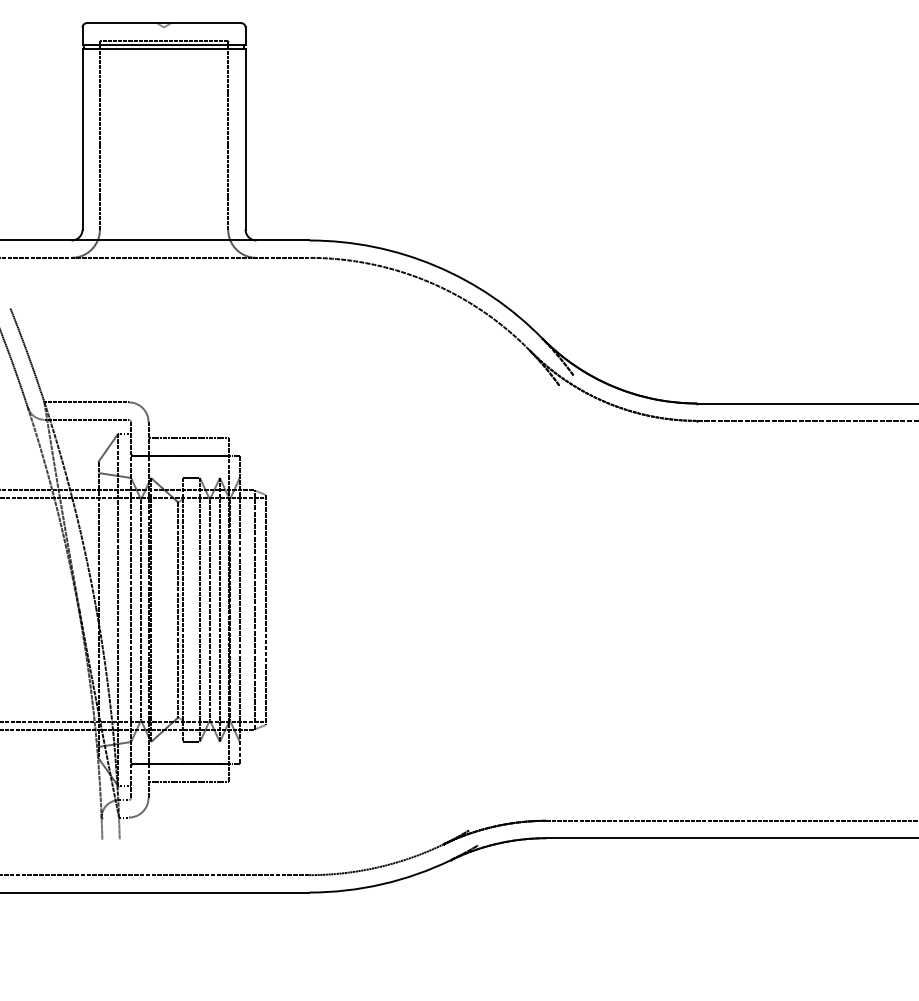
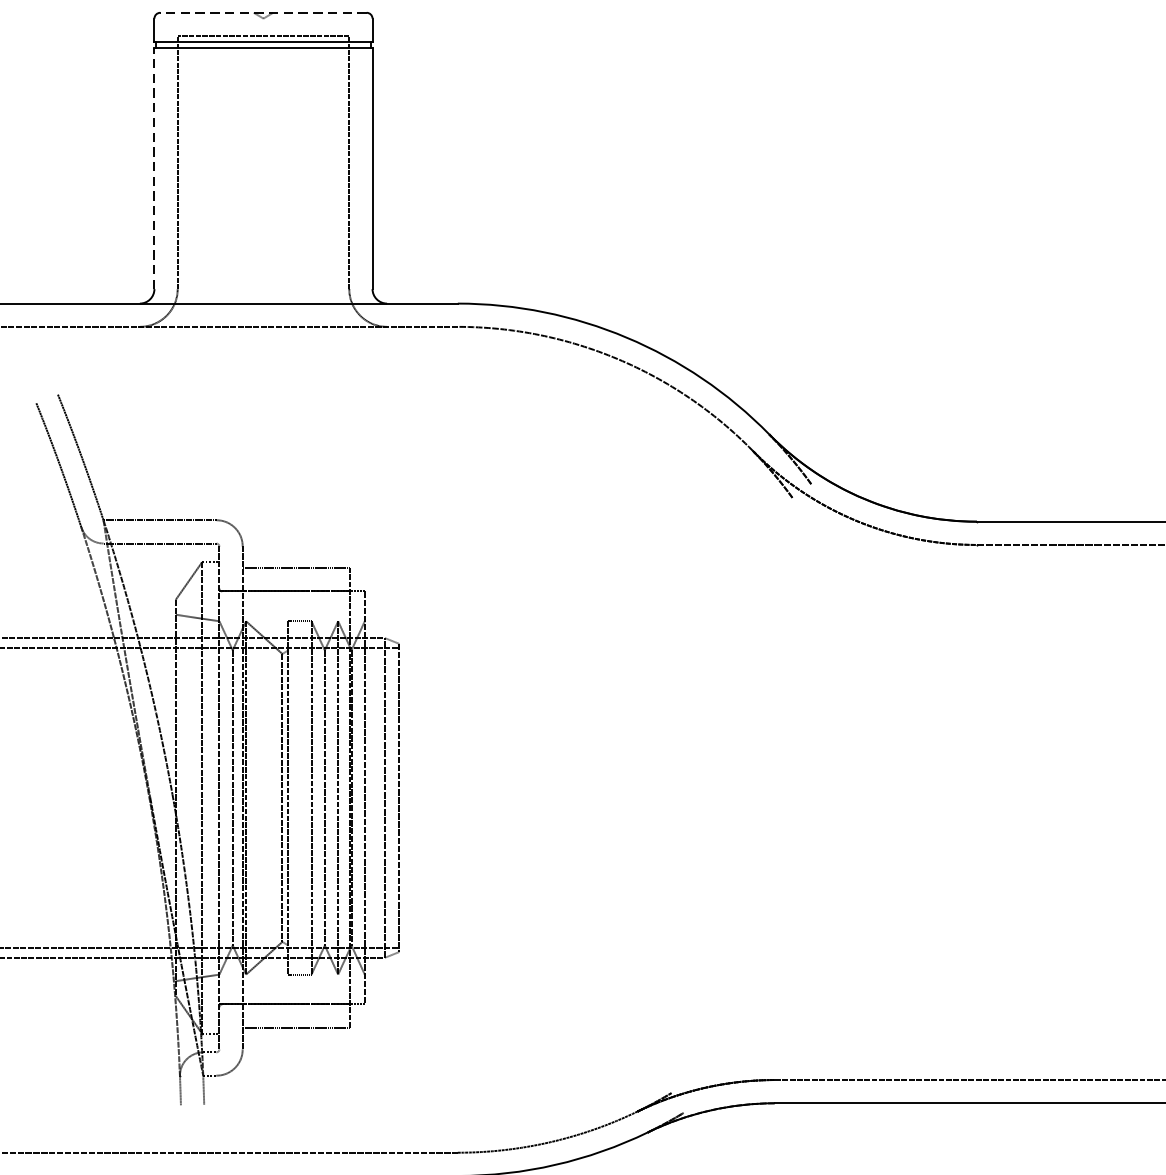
line: (163, 23) -> (262, 13), solid -> dashed
line: (82, 138) -> (154, 167), solid -> dashed

